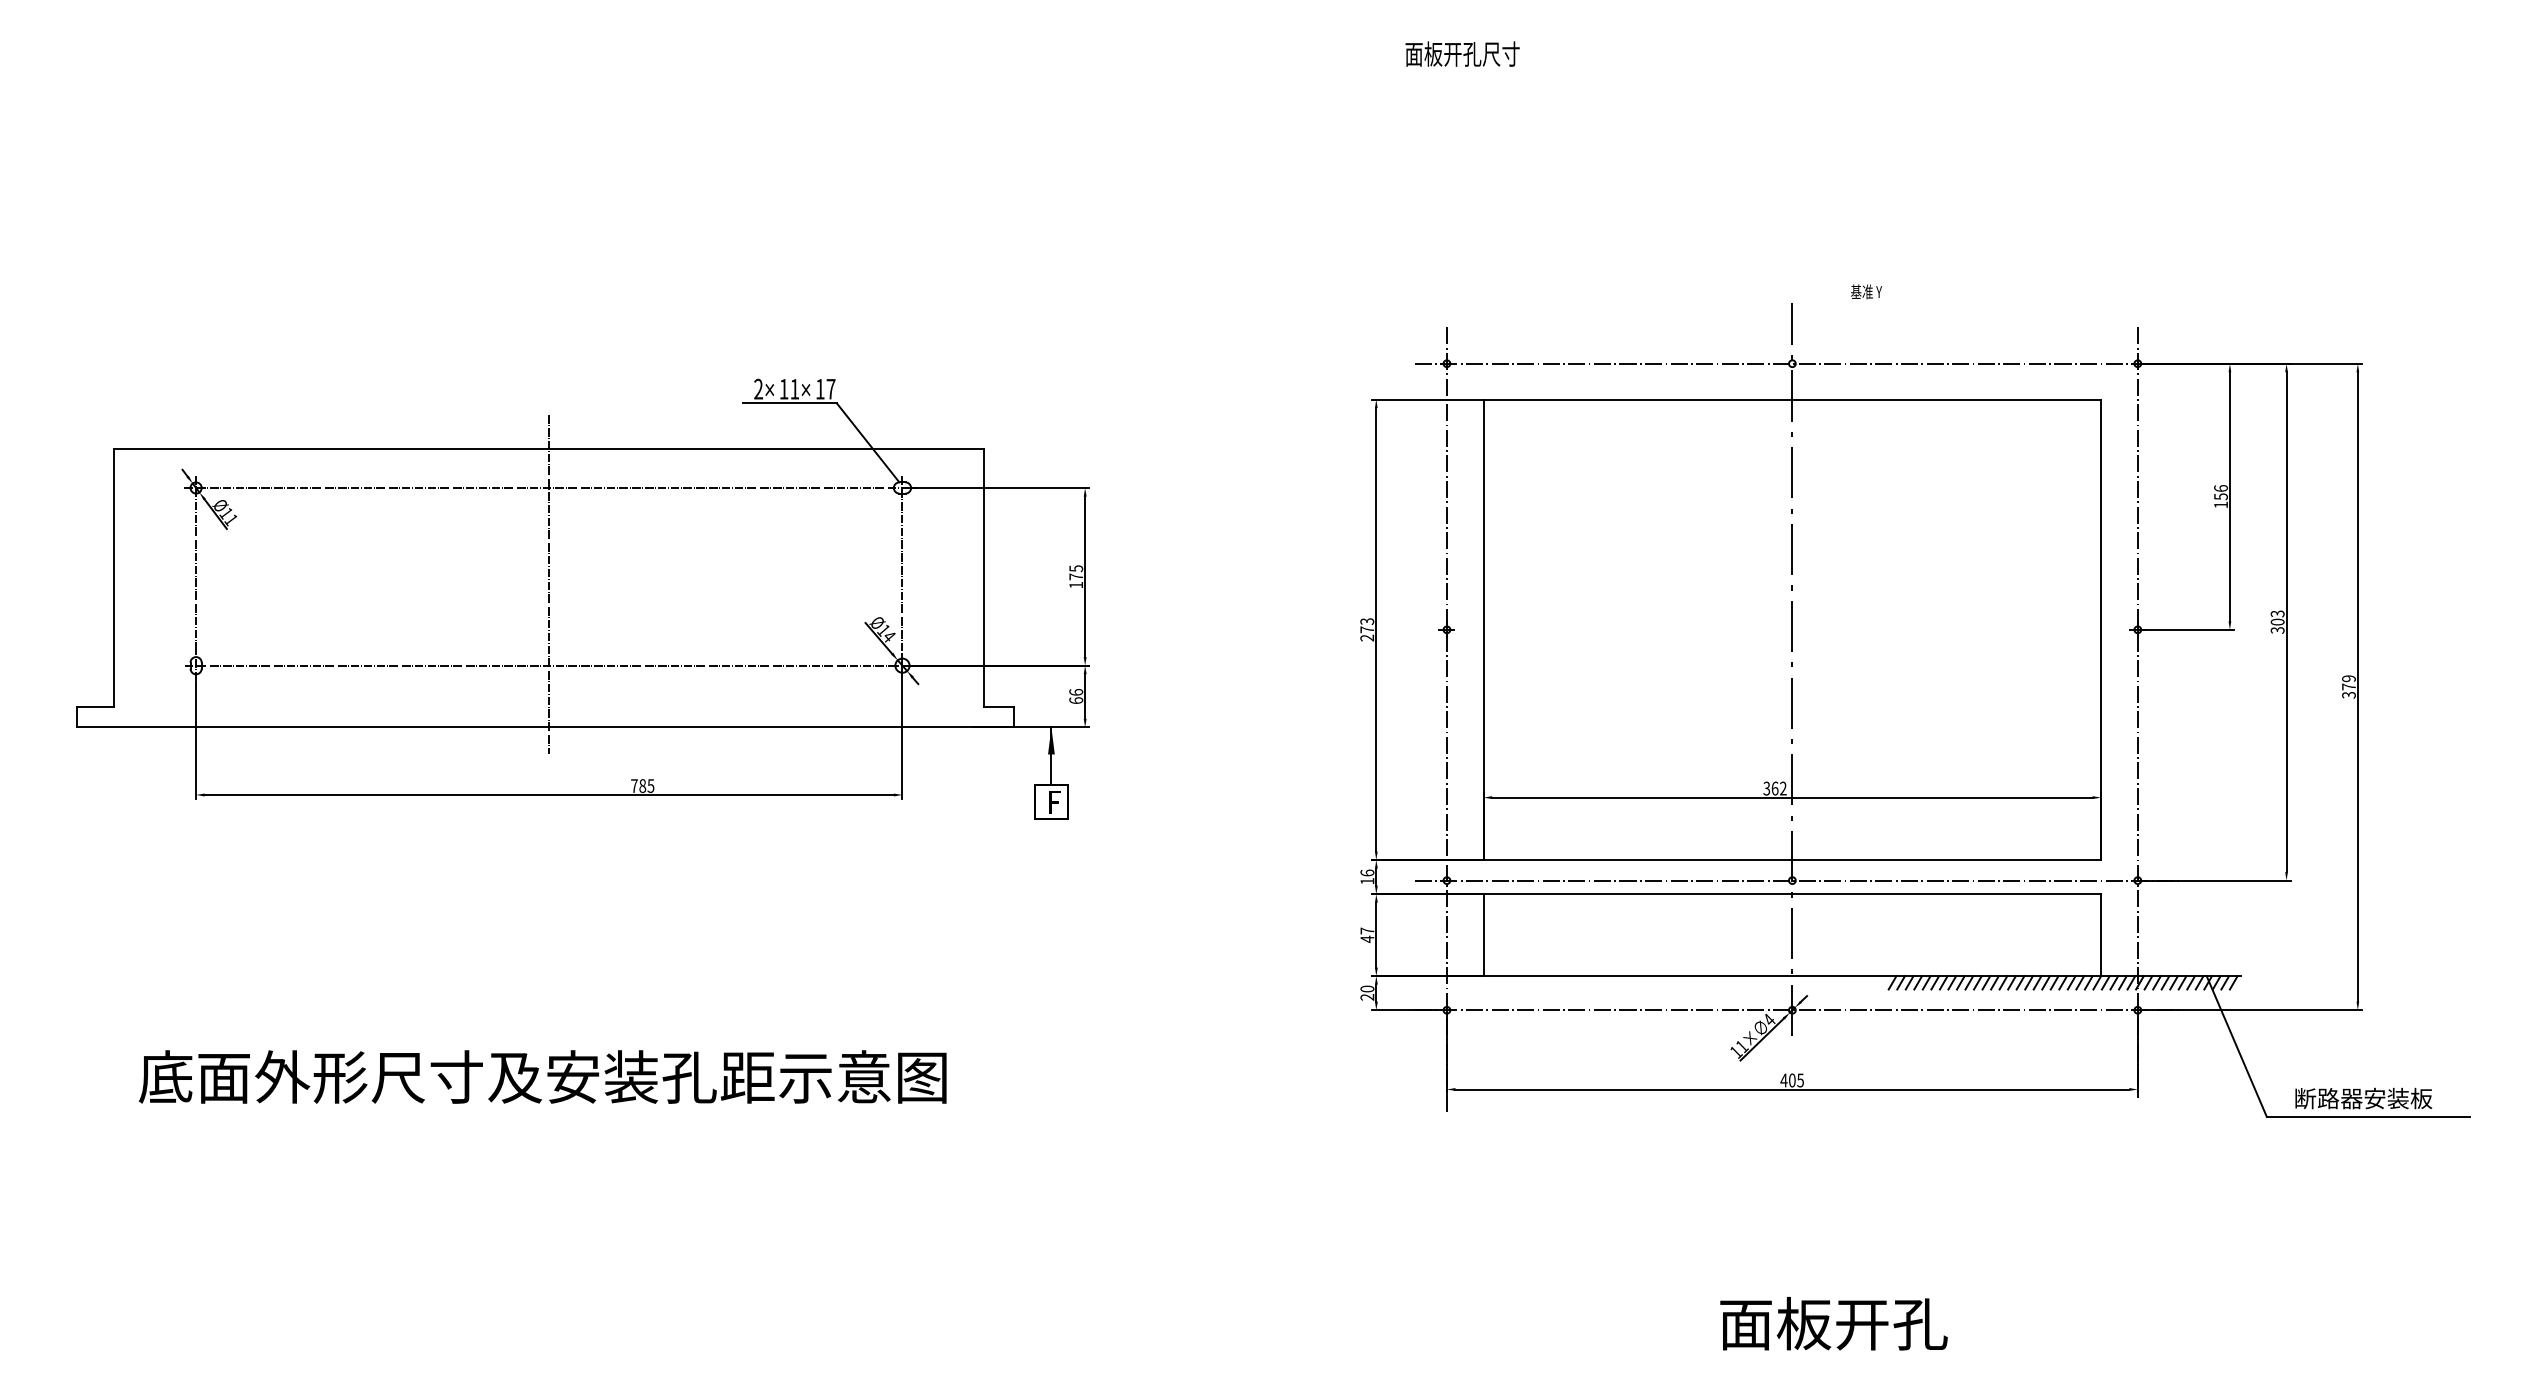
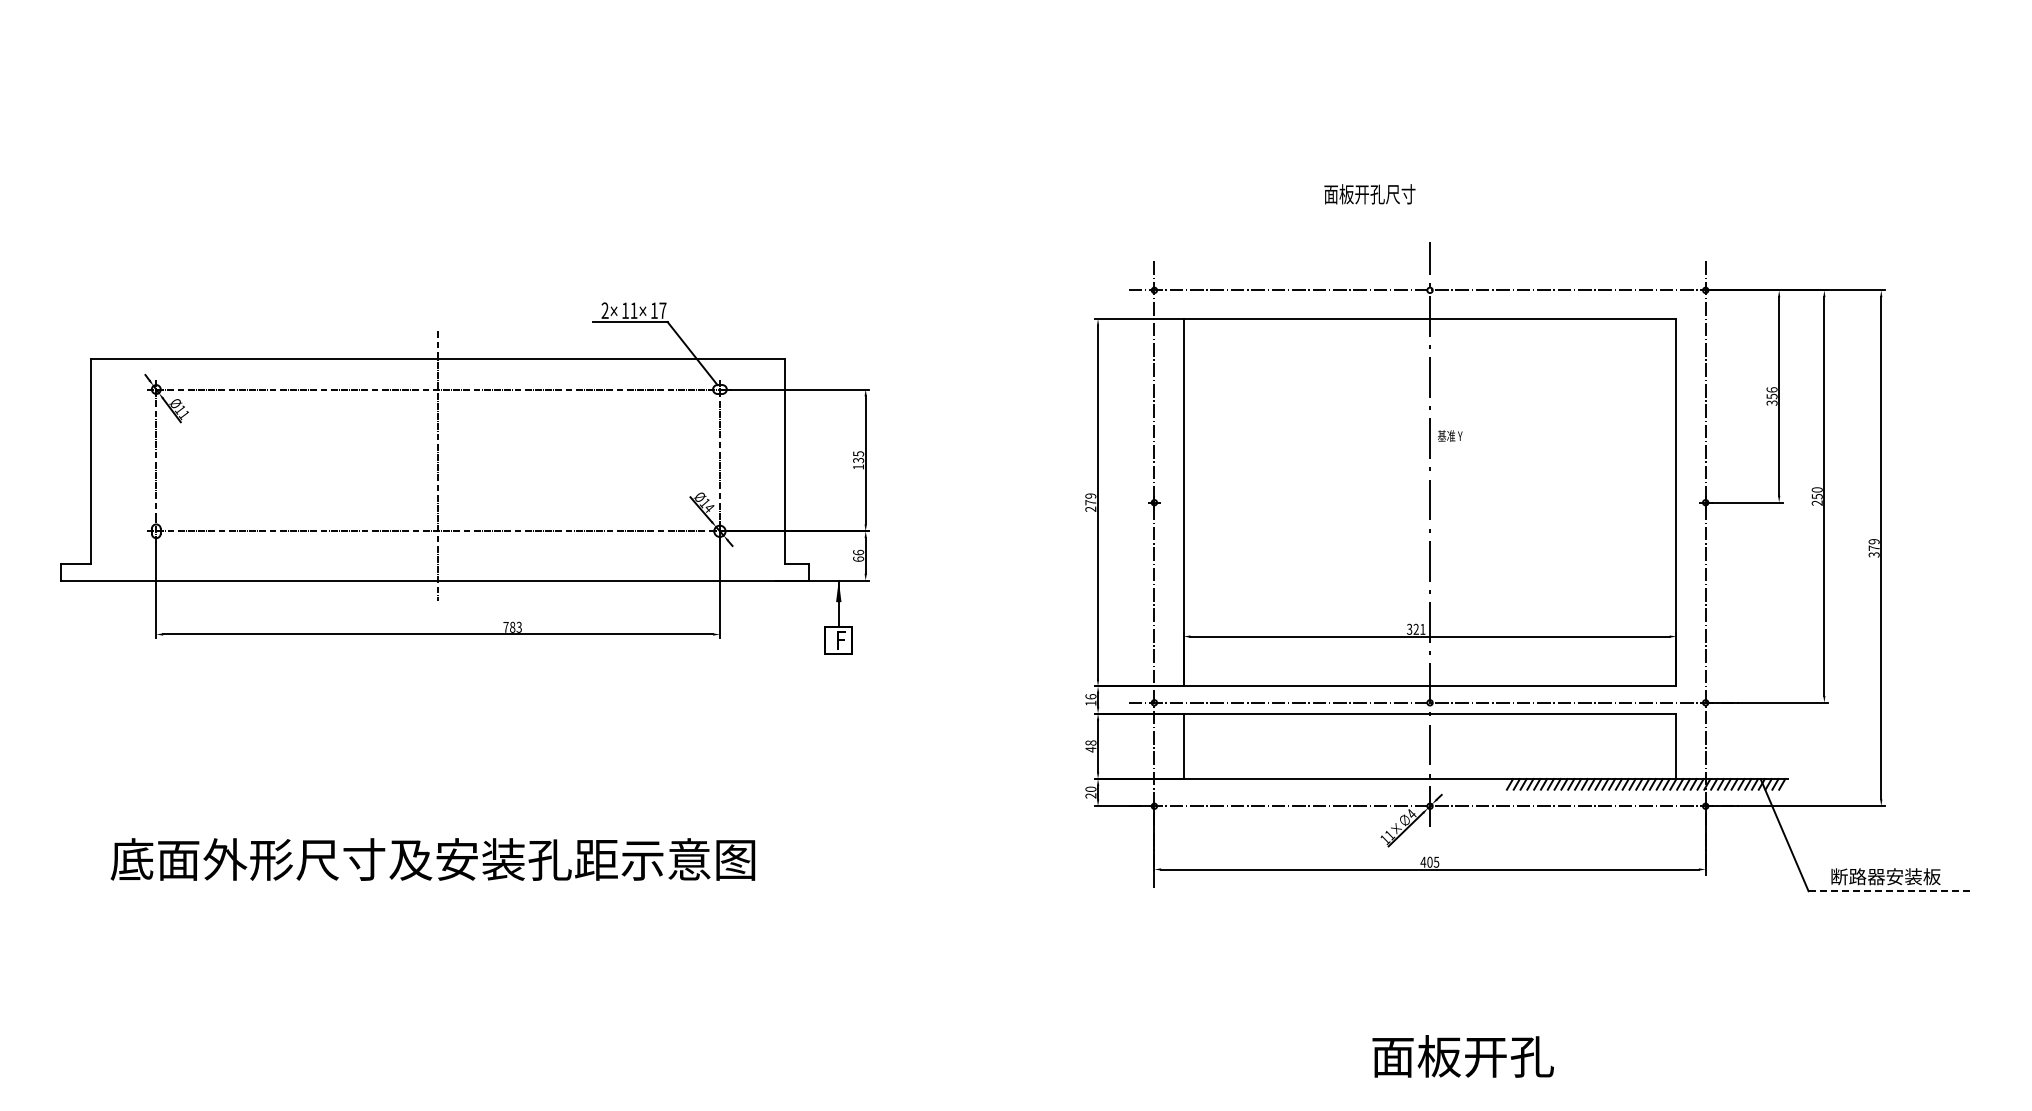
text: (1462, 54) -> (1369, 194), moved
text: (1866, 291) -> (1450, 435), moved
text: (2220, 504) -> (1771, 402), 156 -> 356
text: (1076, 576) -> (858, 460), 175 -> 135
text: (1368, 620) -> (1091, 495), 273 -> 279
text: (2276, 622) -> (1816, 496), 303 -> 250
text: (651, 784) -> (519, 626), 785 -> 783
text: (1779, 787) -> (1419, 628), 362 -> 321
text: (1366, 930) -> (1090, 742), 47 -> 48
line: (2369, 1117) -> (1890, 891), solid -> dashed

